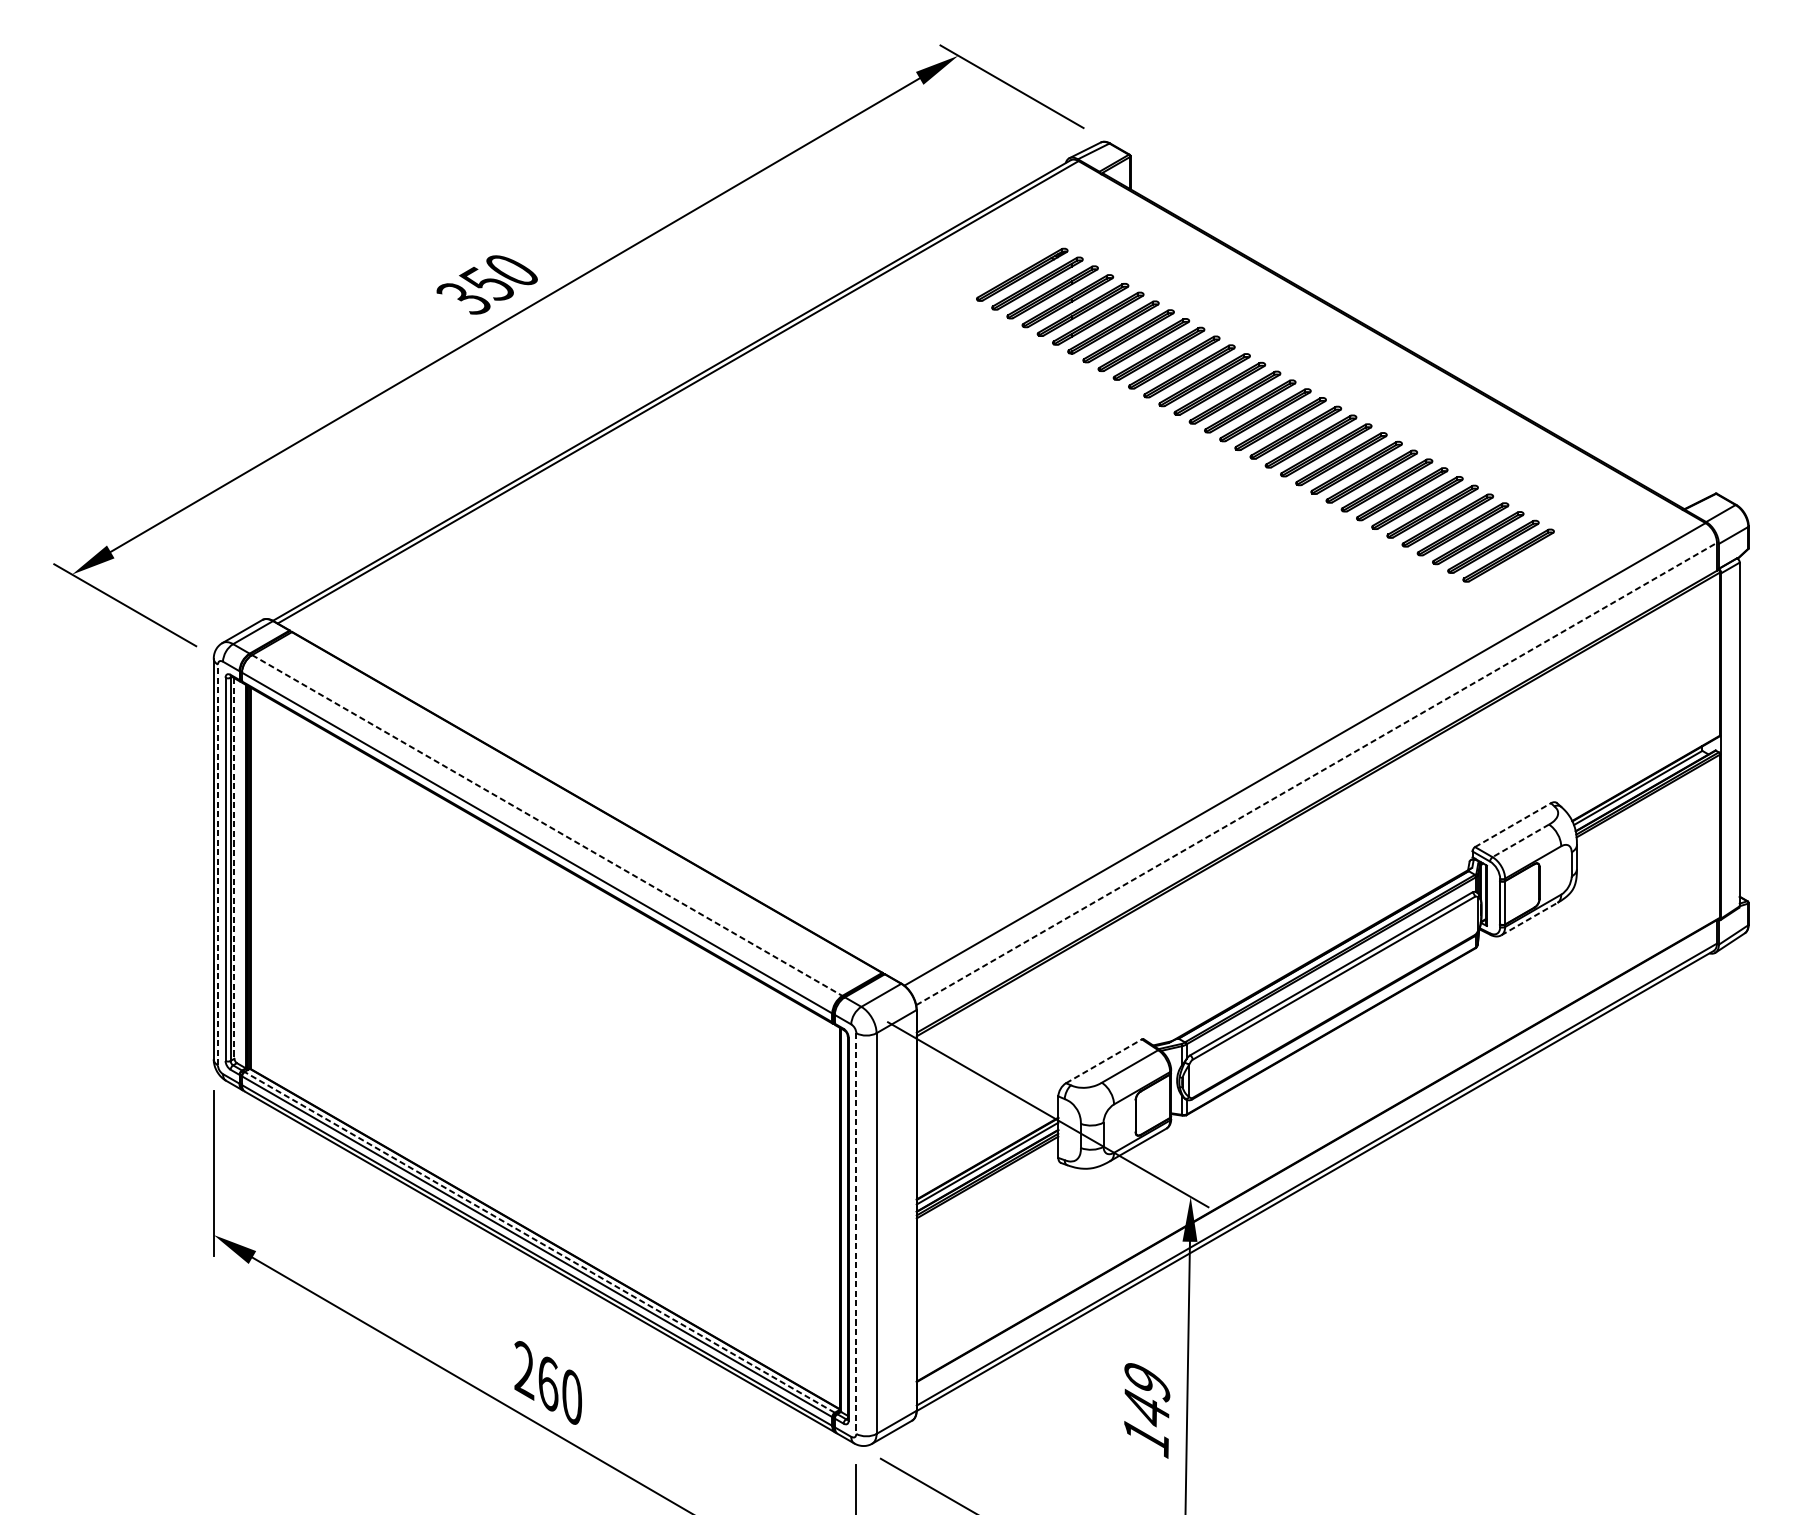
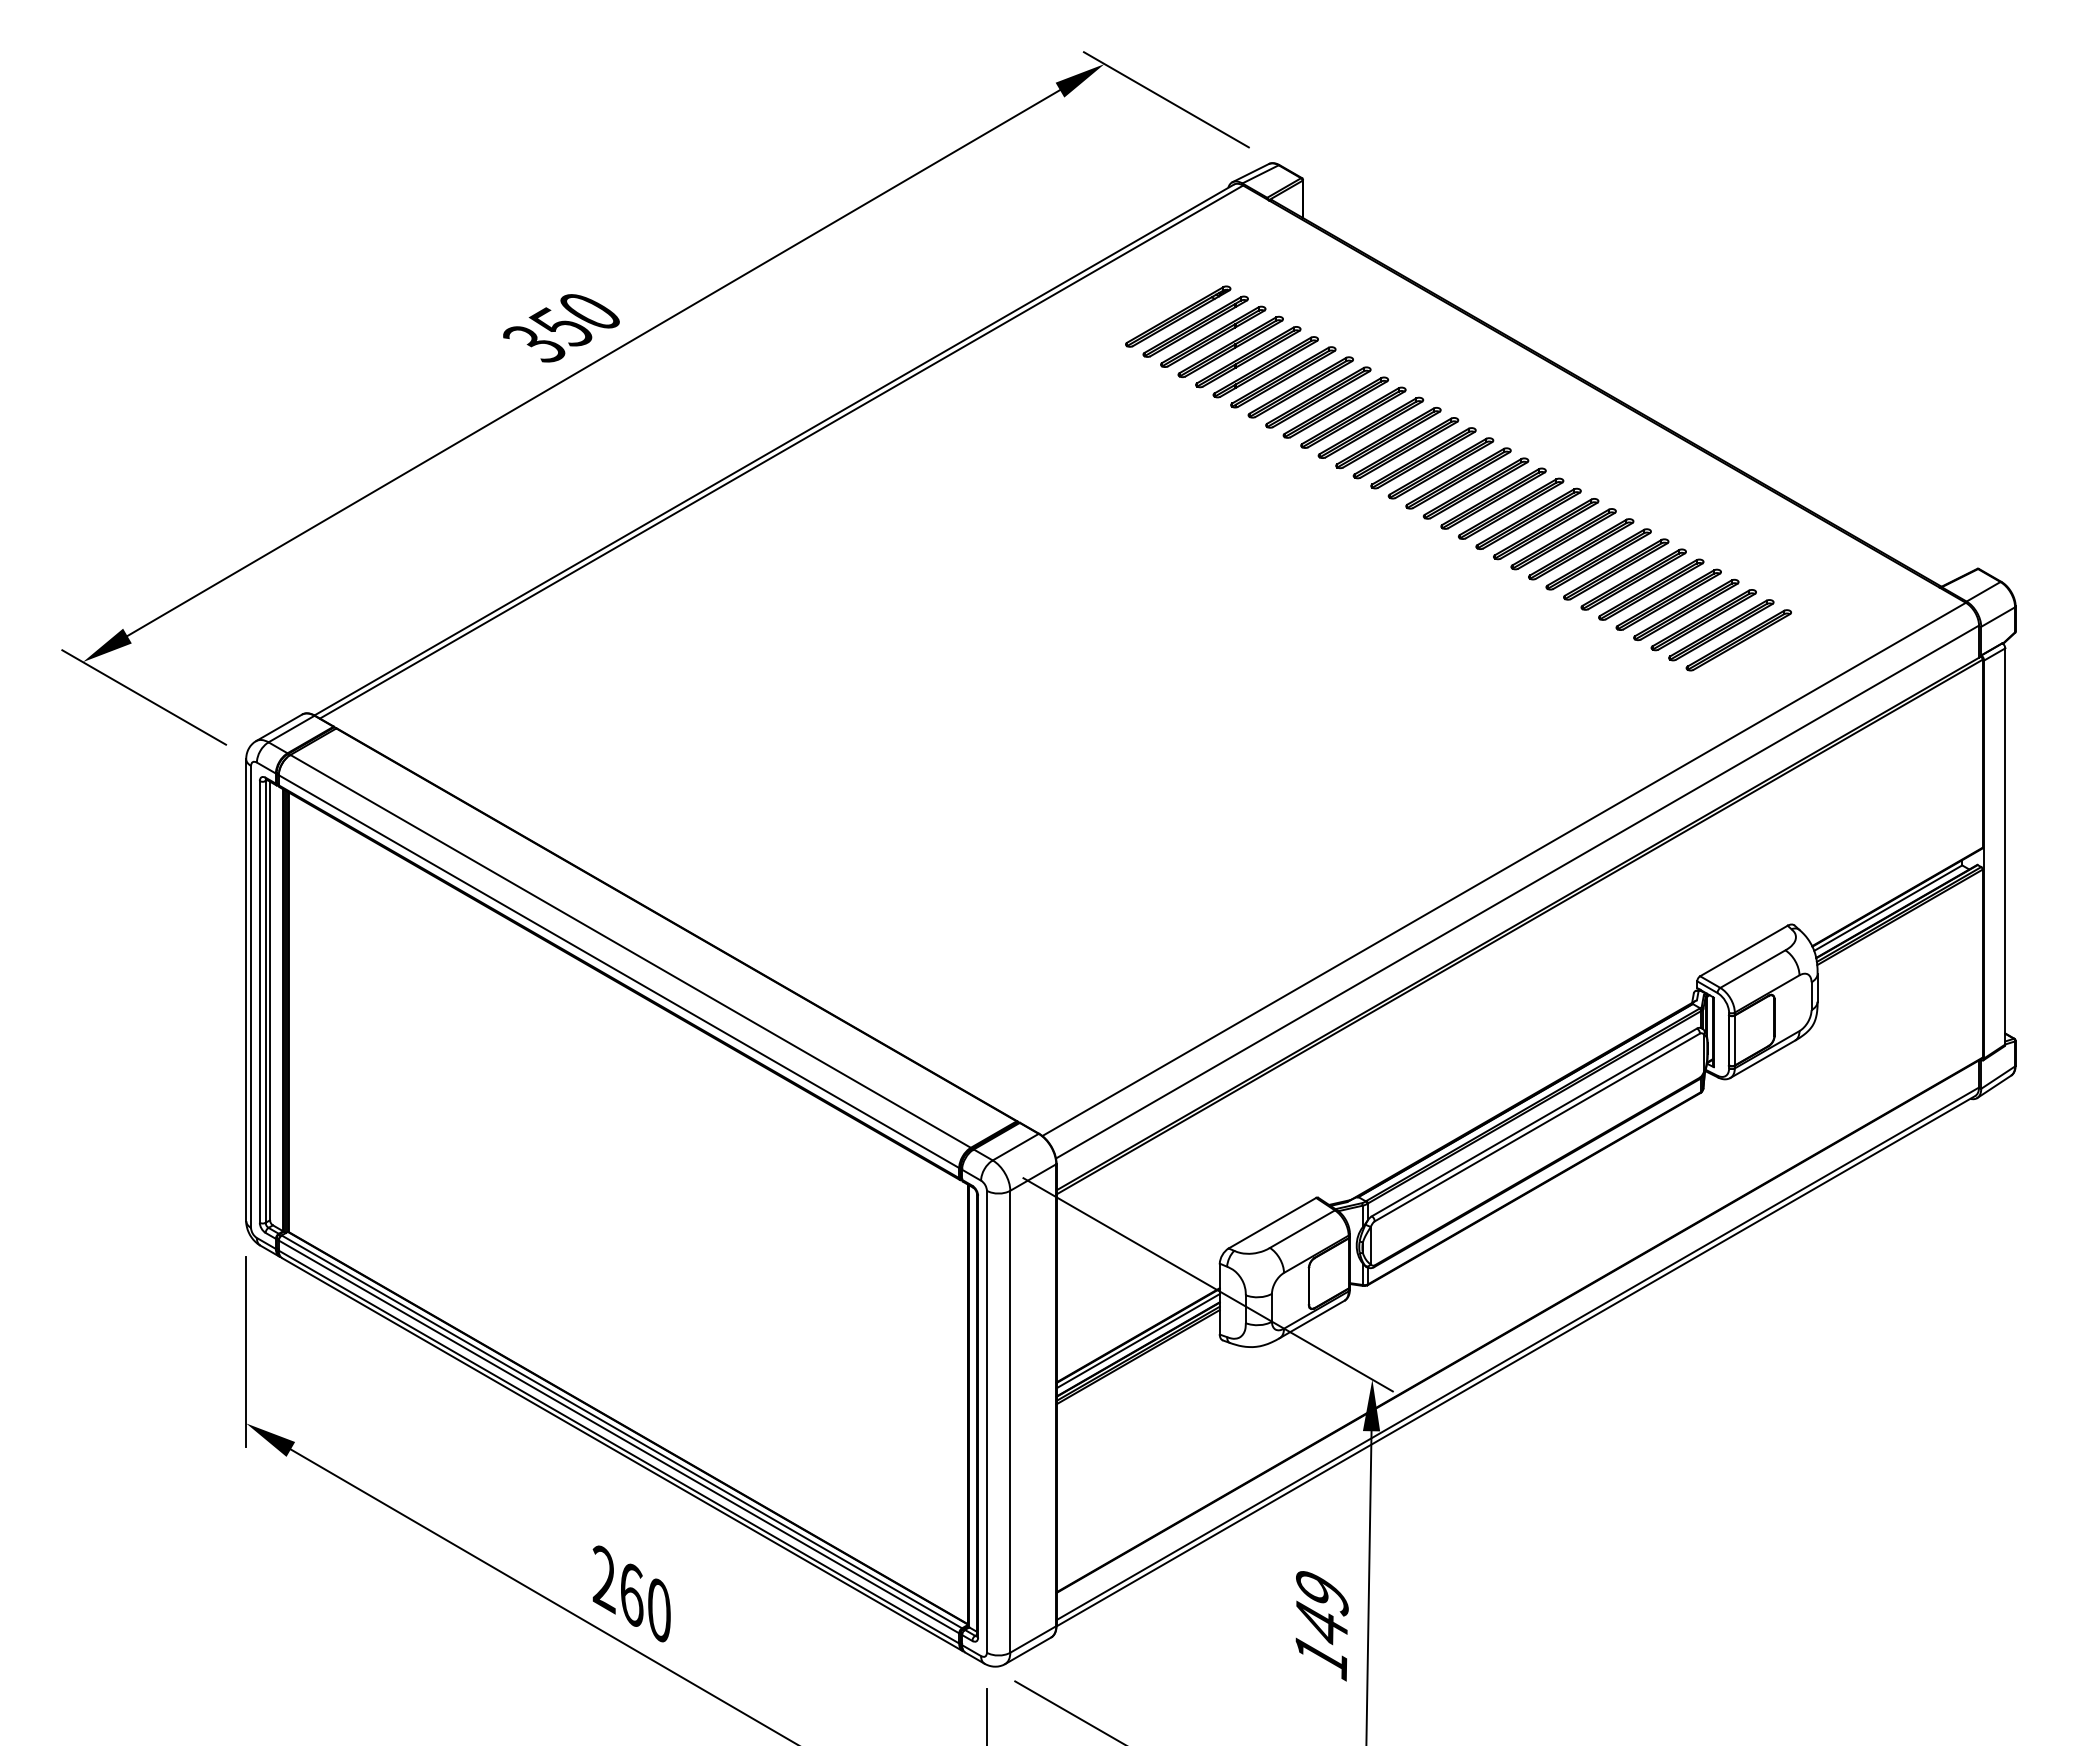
line: (1316, 774) -> (1517, 892), dashed -> solid
line: (547, 825) -> (630, 951), dashed -> solid
line: (1512, 825) -> (1743, 951), dashed -> solid
line: (1520, 841) -> (1752, 969), dashed -> solid
line: (218, 864) -> (251, 996), dashed -> solid
line: (234, 868) -> (270, 1001), dashed -> solid
line: (1530, 919) -> (1763, 1059), dashed -> solid
line: (1104, 1061) -> (1272, 1223), dashed -> solid
line: (855, 1233) -> (986, 1421), dashed -> solid
line: (539, 1241) -> (621, 1431), dashed -> solid

